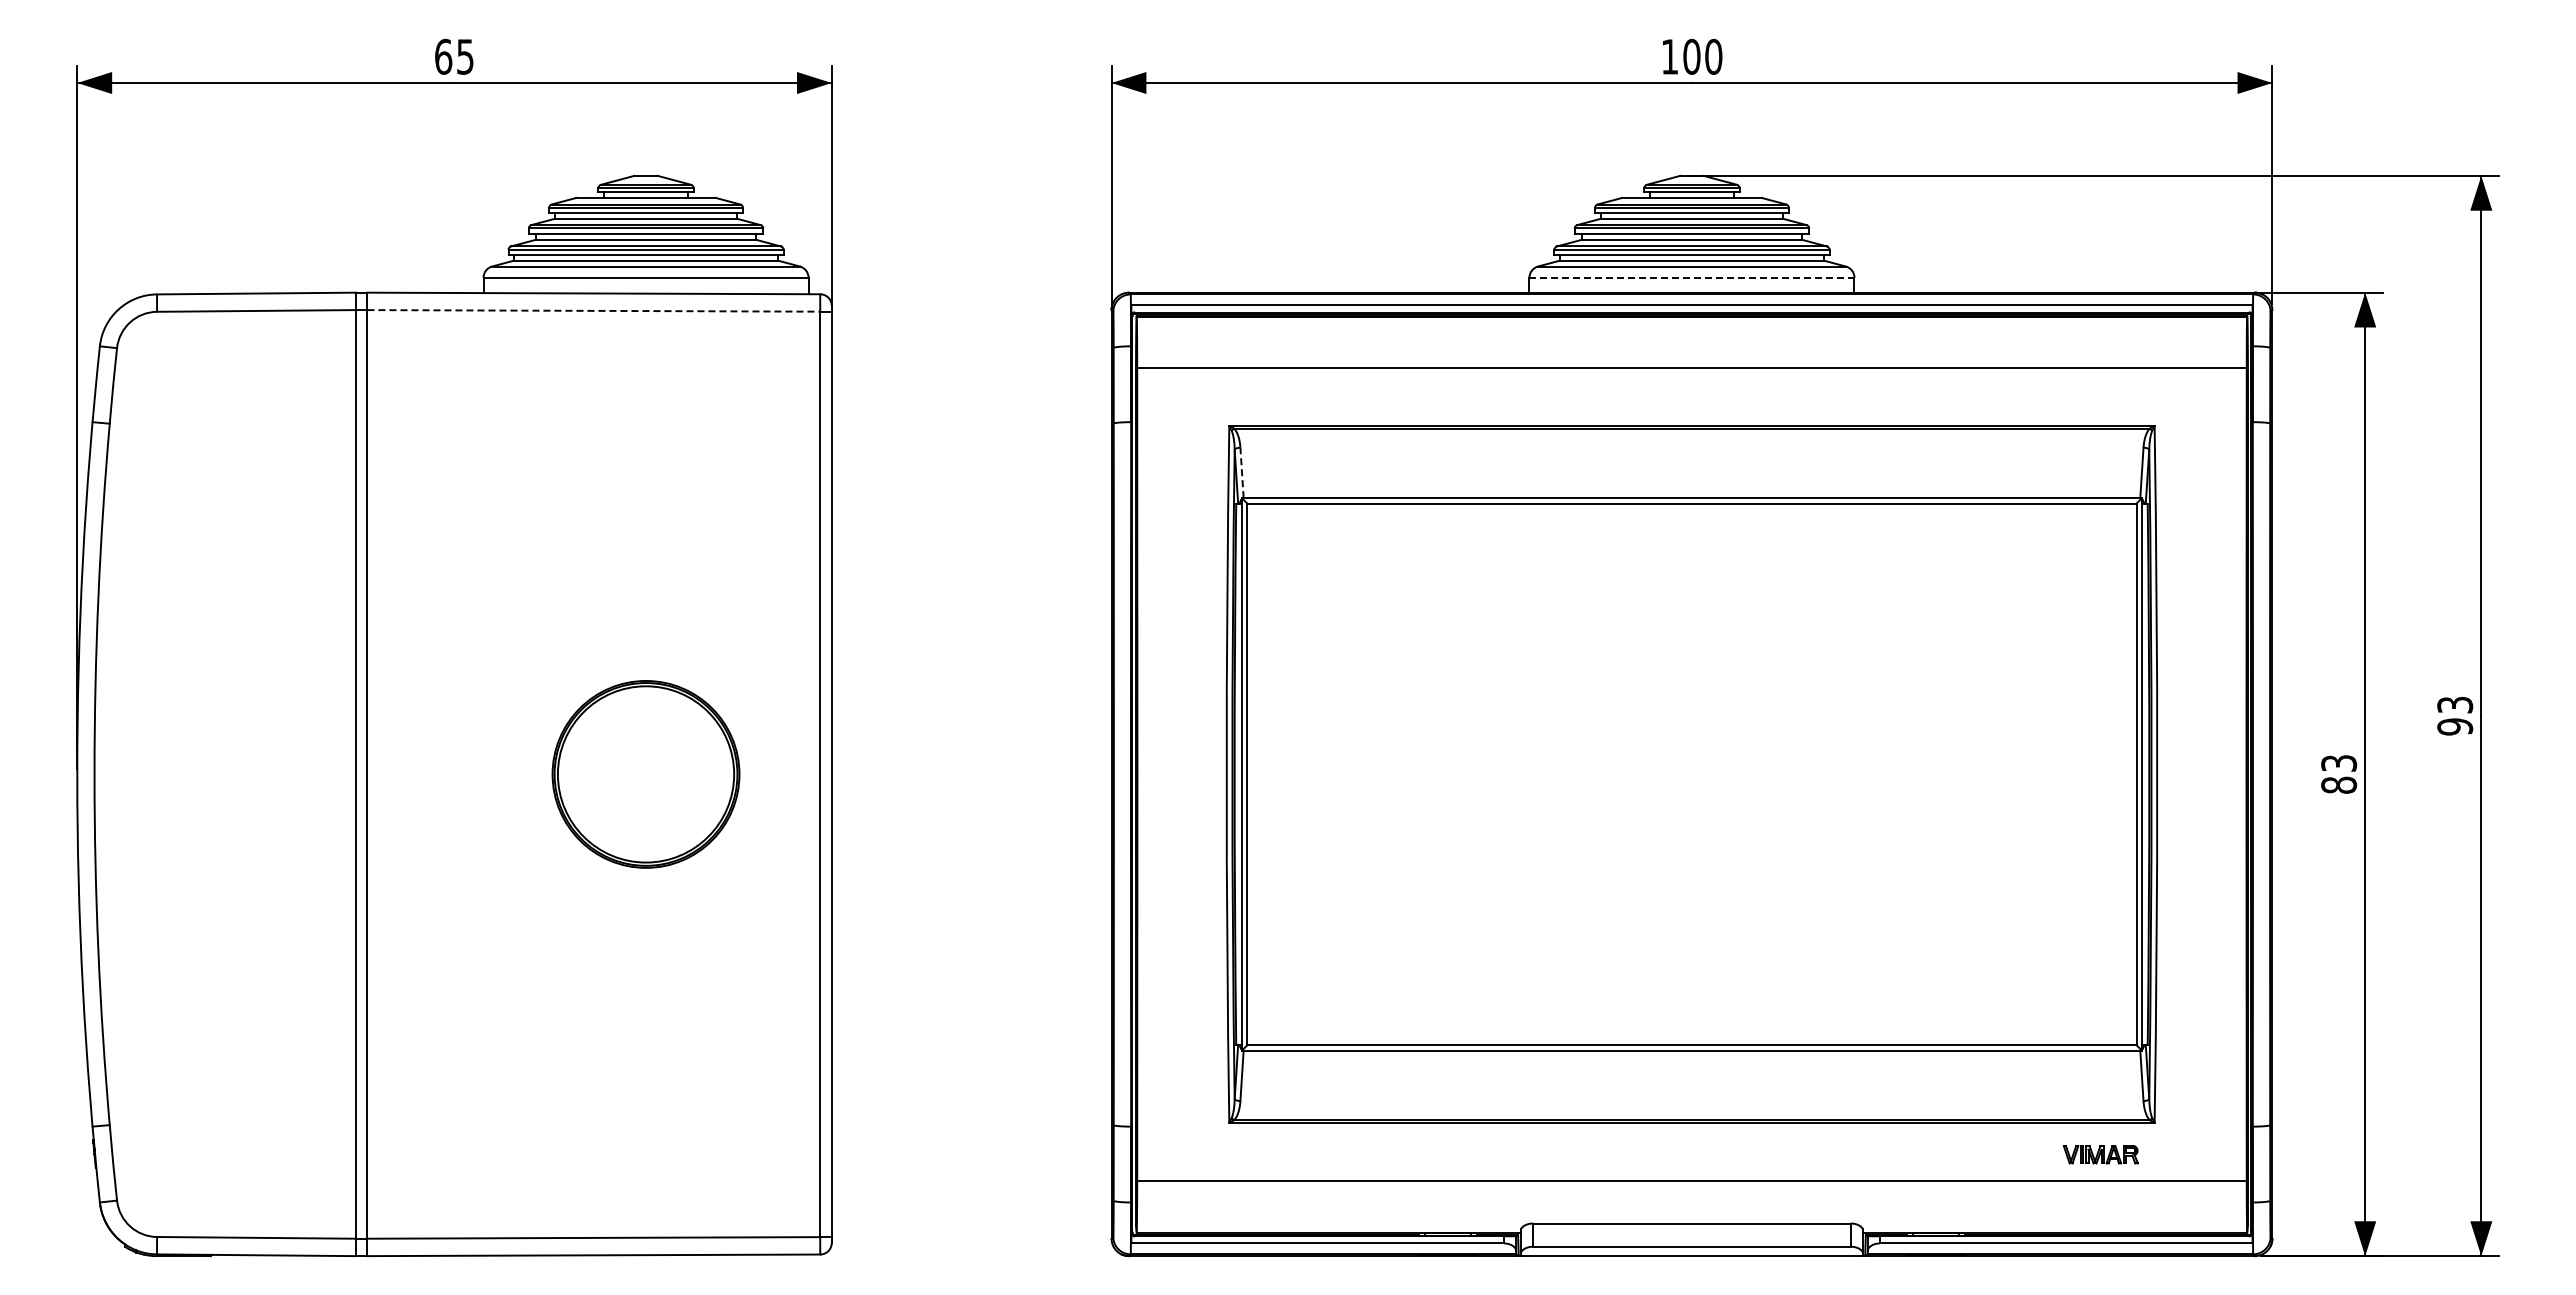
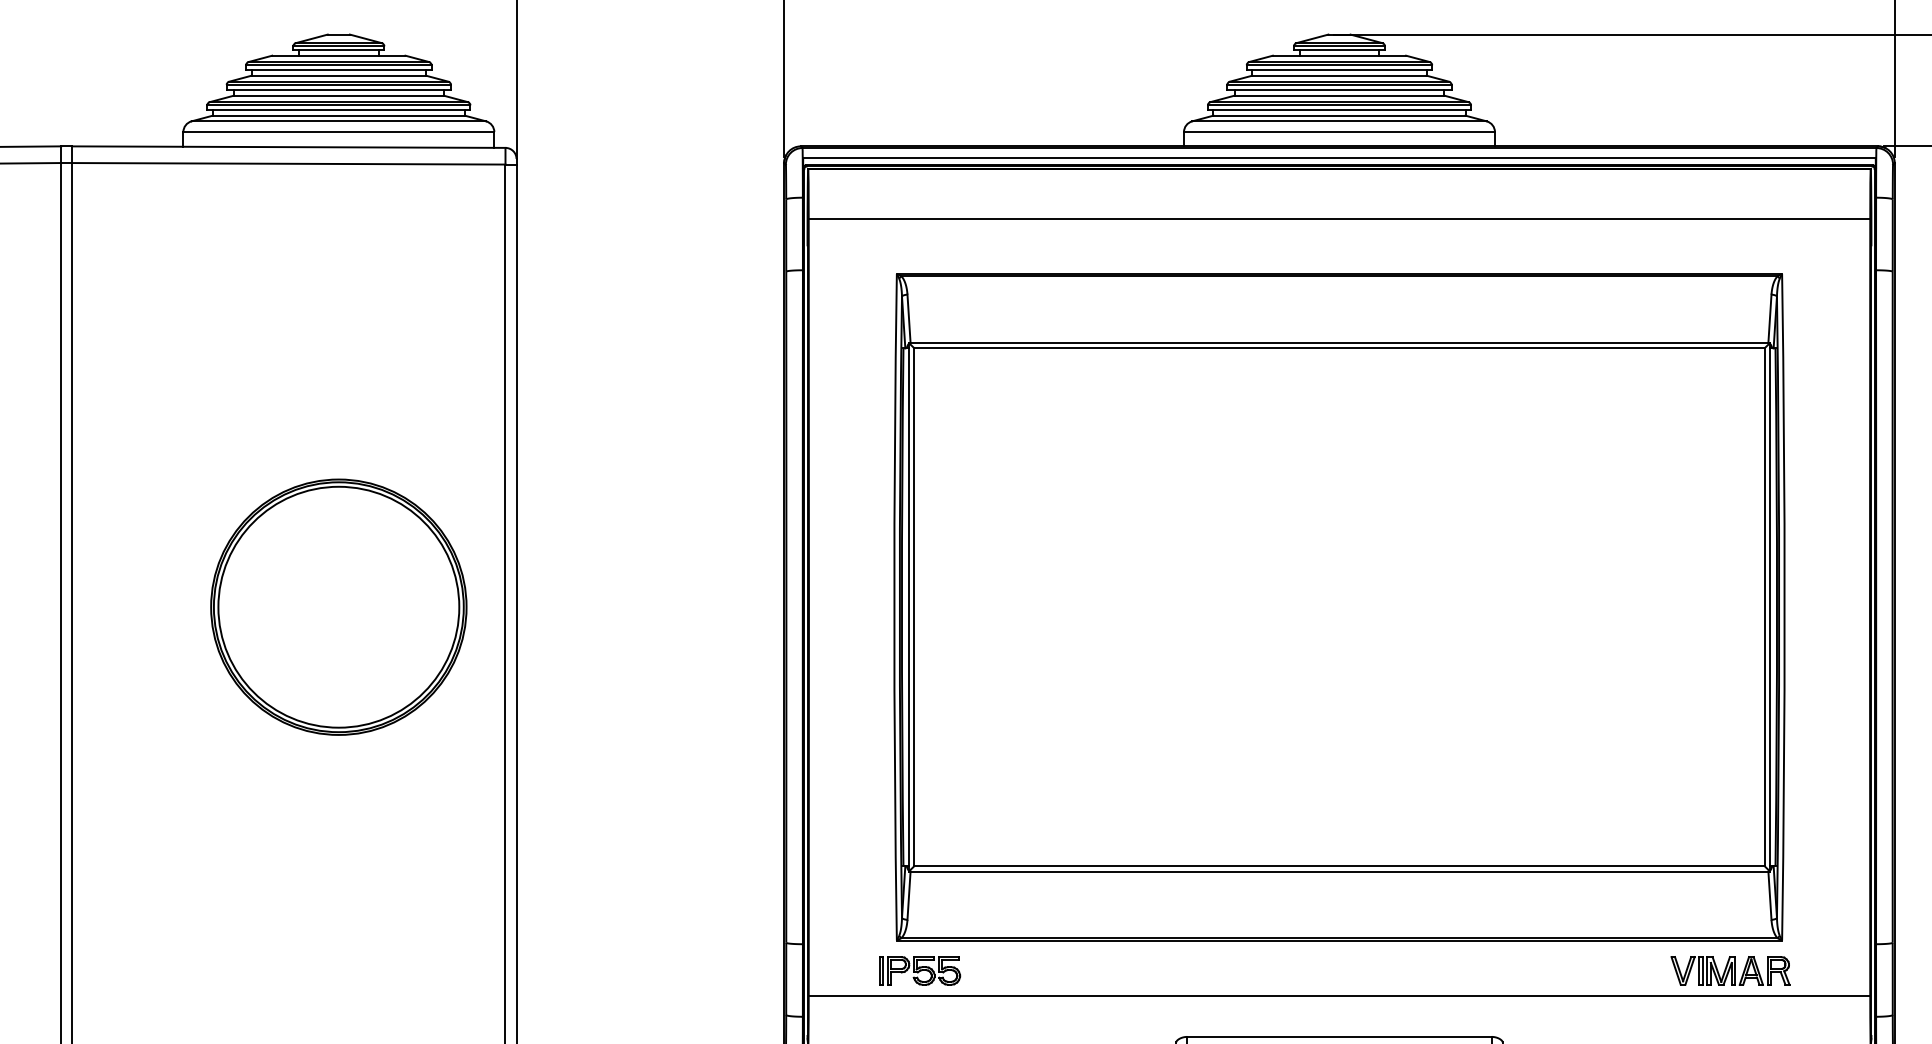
line: (1691, 277) -> (1339, 131), dashed -> solid
line: (594, 310) -> (289, 163), dashed -> solid
line: (1242, 472) -> (909, 318), dashed -> solid
part: (645, 774) -> (338, 607), size x1.43
part: (1253, 1154) -> (920, 970), added
part: (2100, 1154) -> (1730, 970), size x1.67

